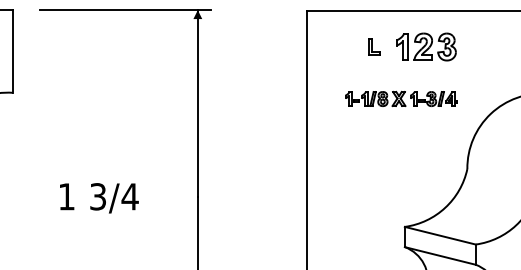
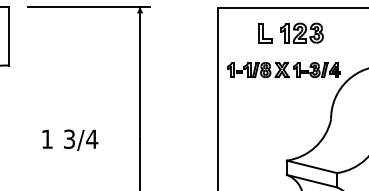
part: (374, 47) -> (265, 33), size x1.67
part: (400, 98) -> (283, 69), size x1.43

